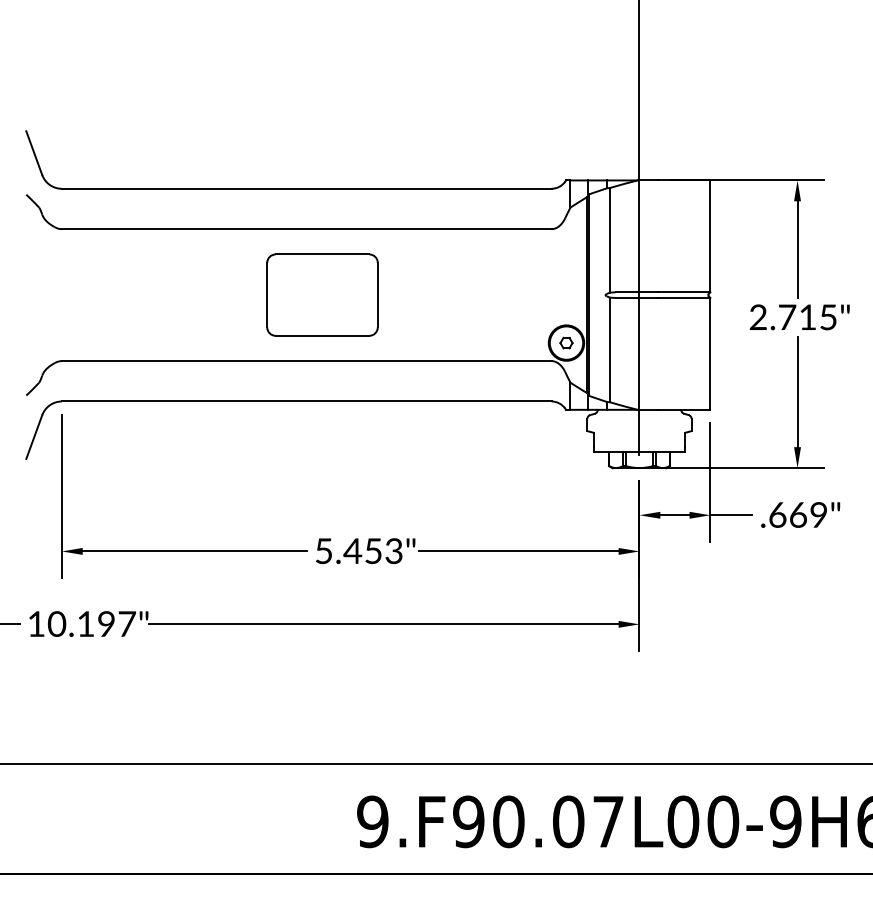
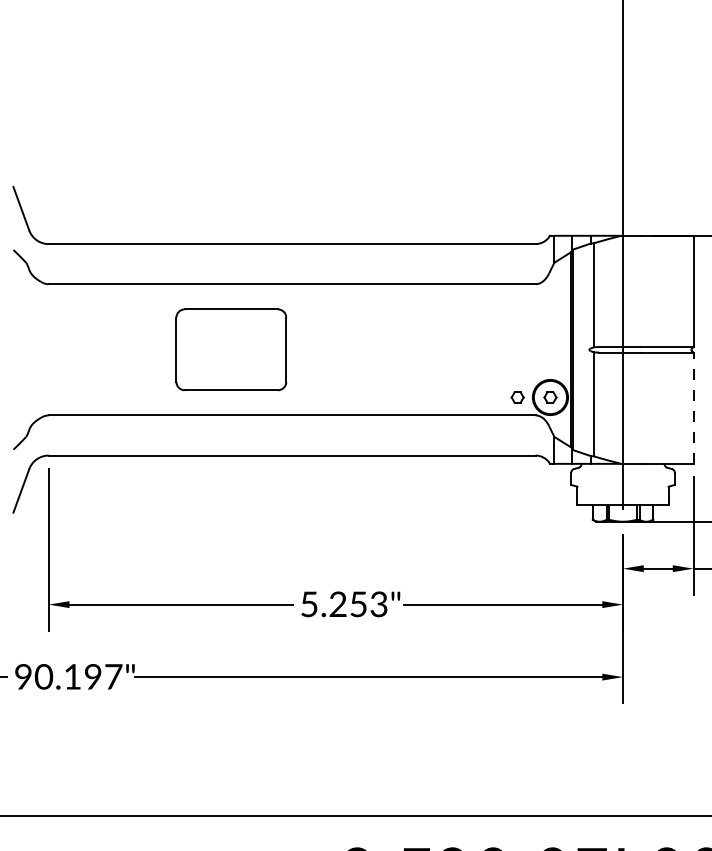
part: (322, 294) -> (231, 349), moved
part: (533, 342) -> (517, 396), added
line: (710, 353) -> (693, 407), solid -> dashed
text: (352, 550) -> (337, 603), 5.453" -> 5.253"
text: (36, 623) -> (23, 676), 10.197" -> 90.197"

